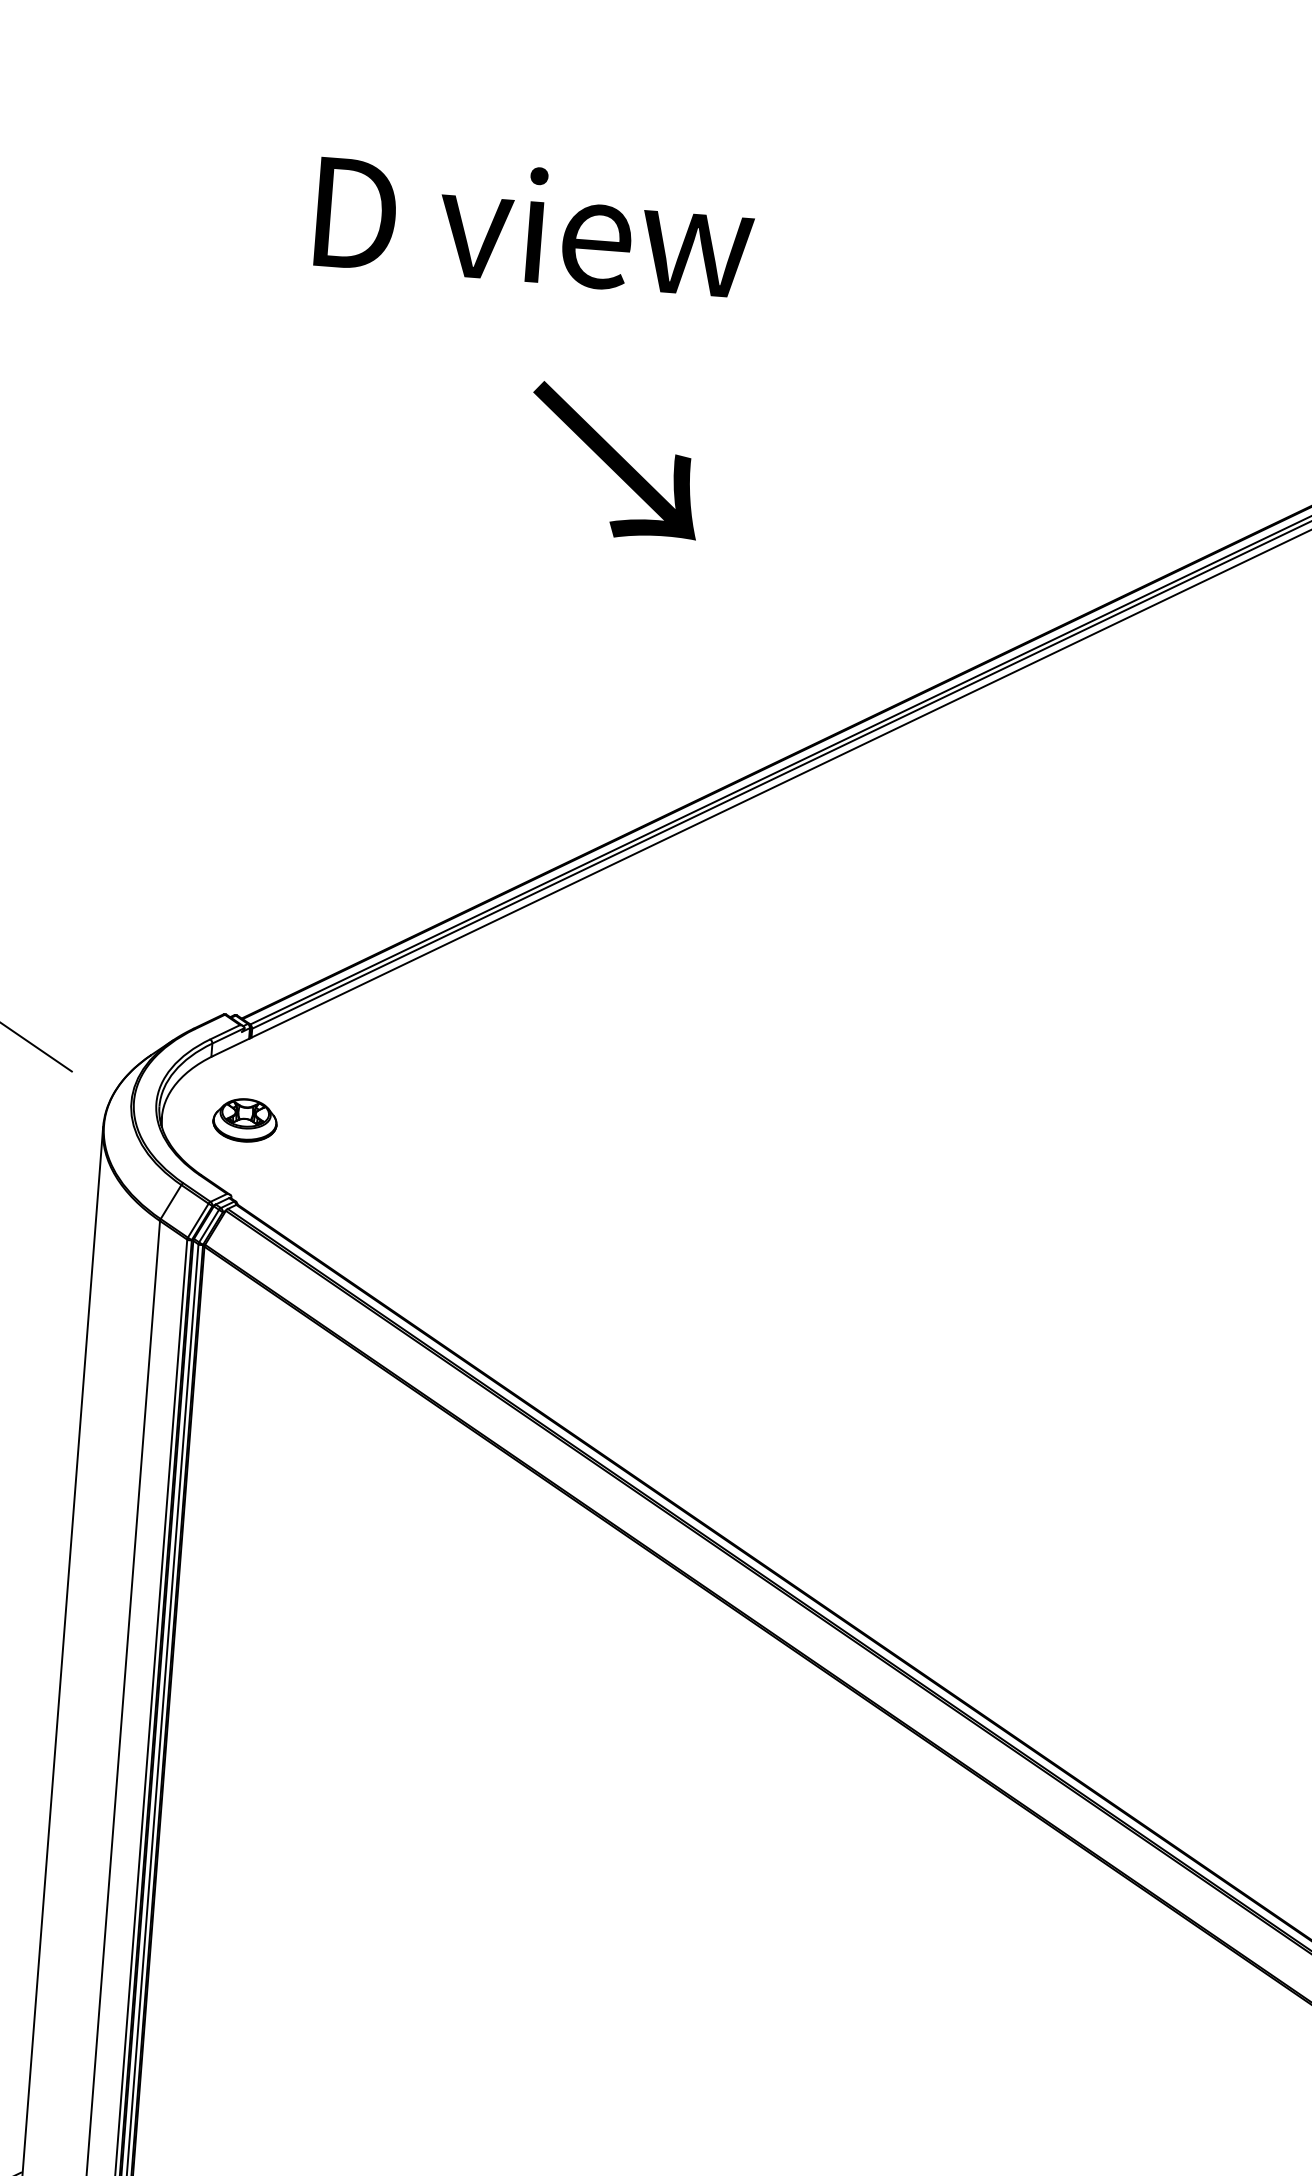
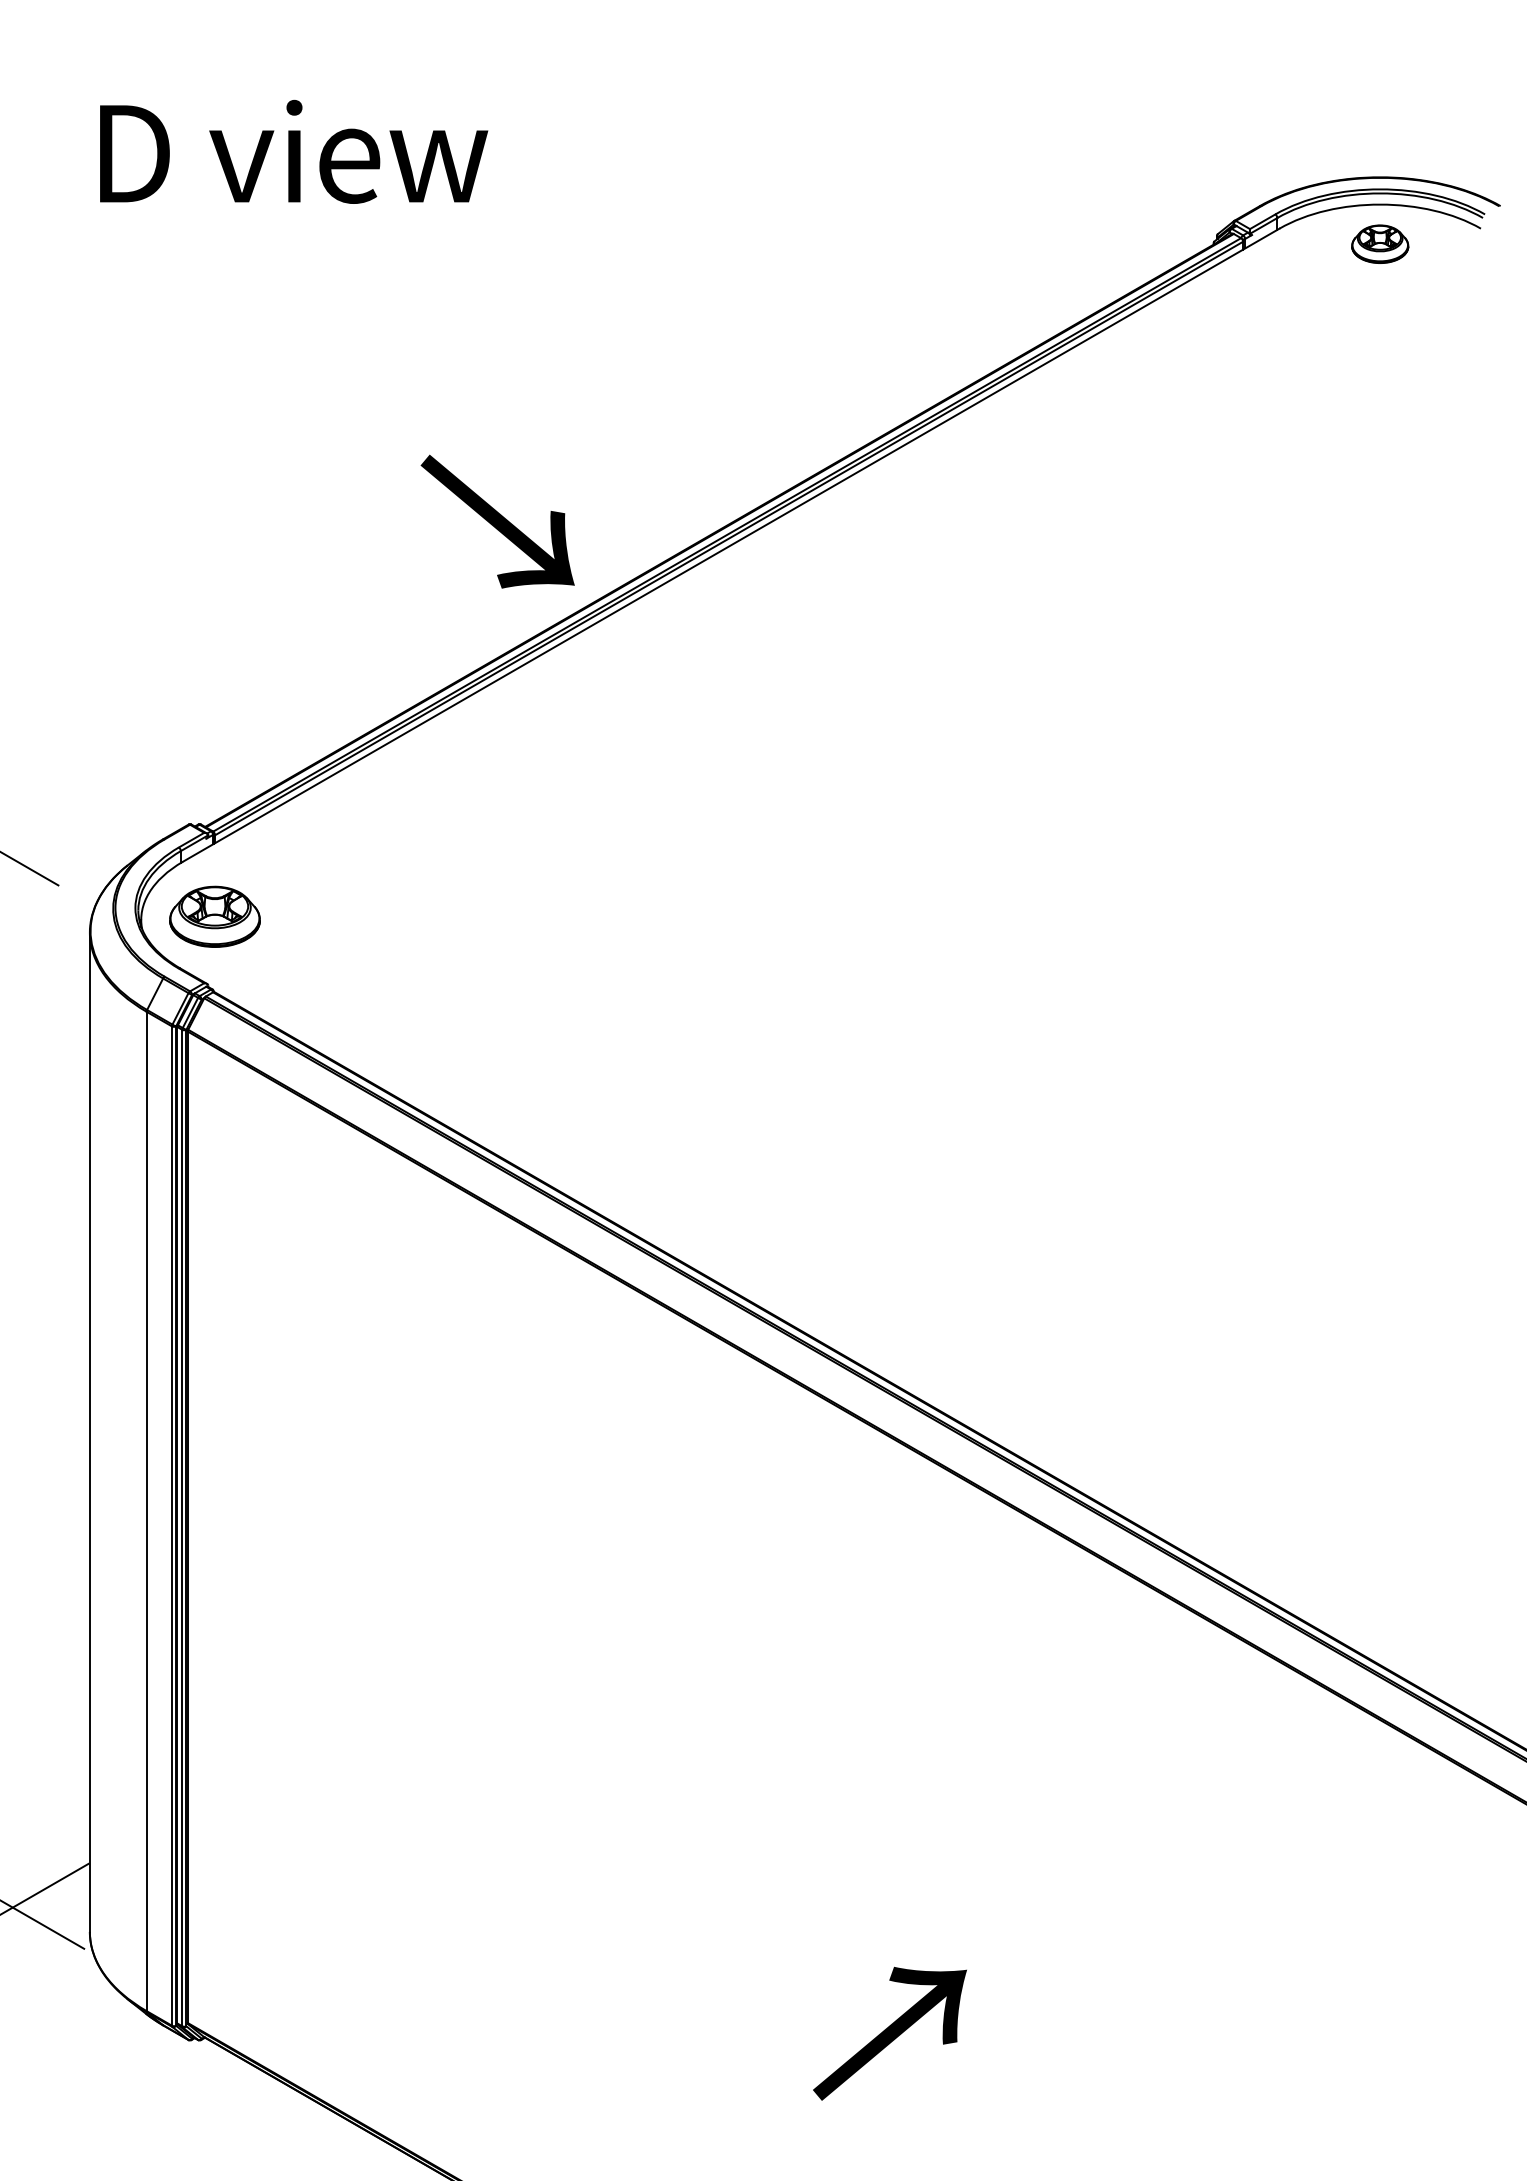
text: (535, 225) -> (294, 151), moved
text: (614, 461) -> (497, 521), moved
part: (245, 1119) -> (215, 916), size x1.6

